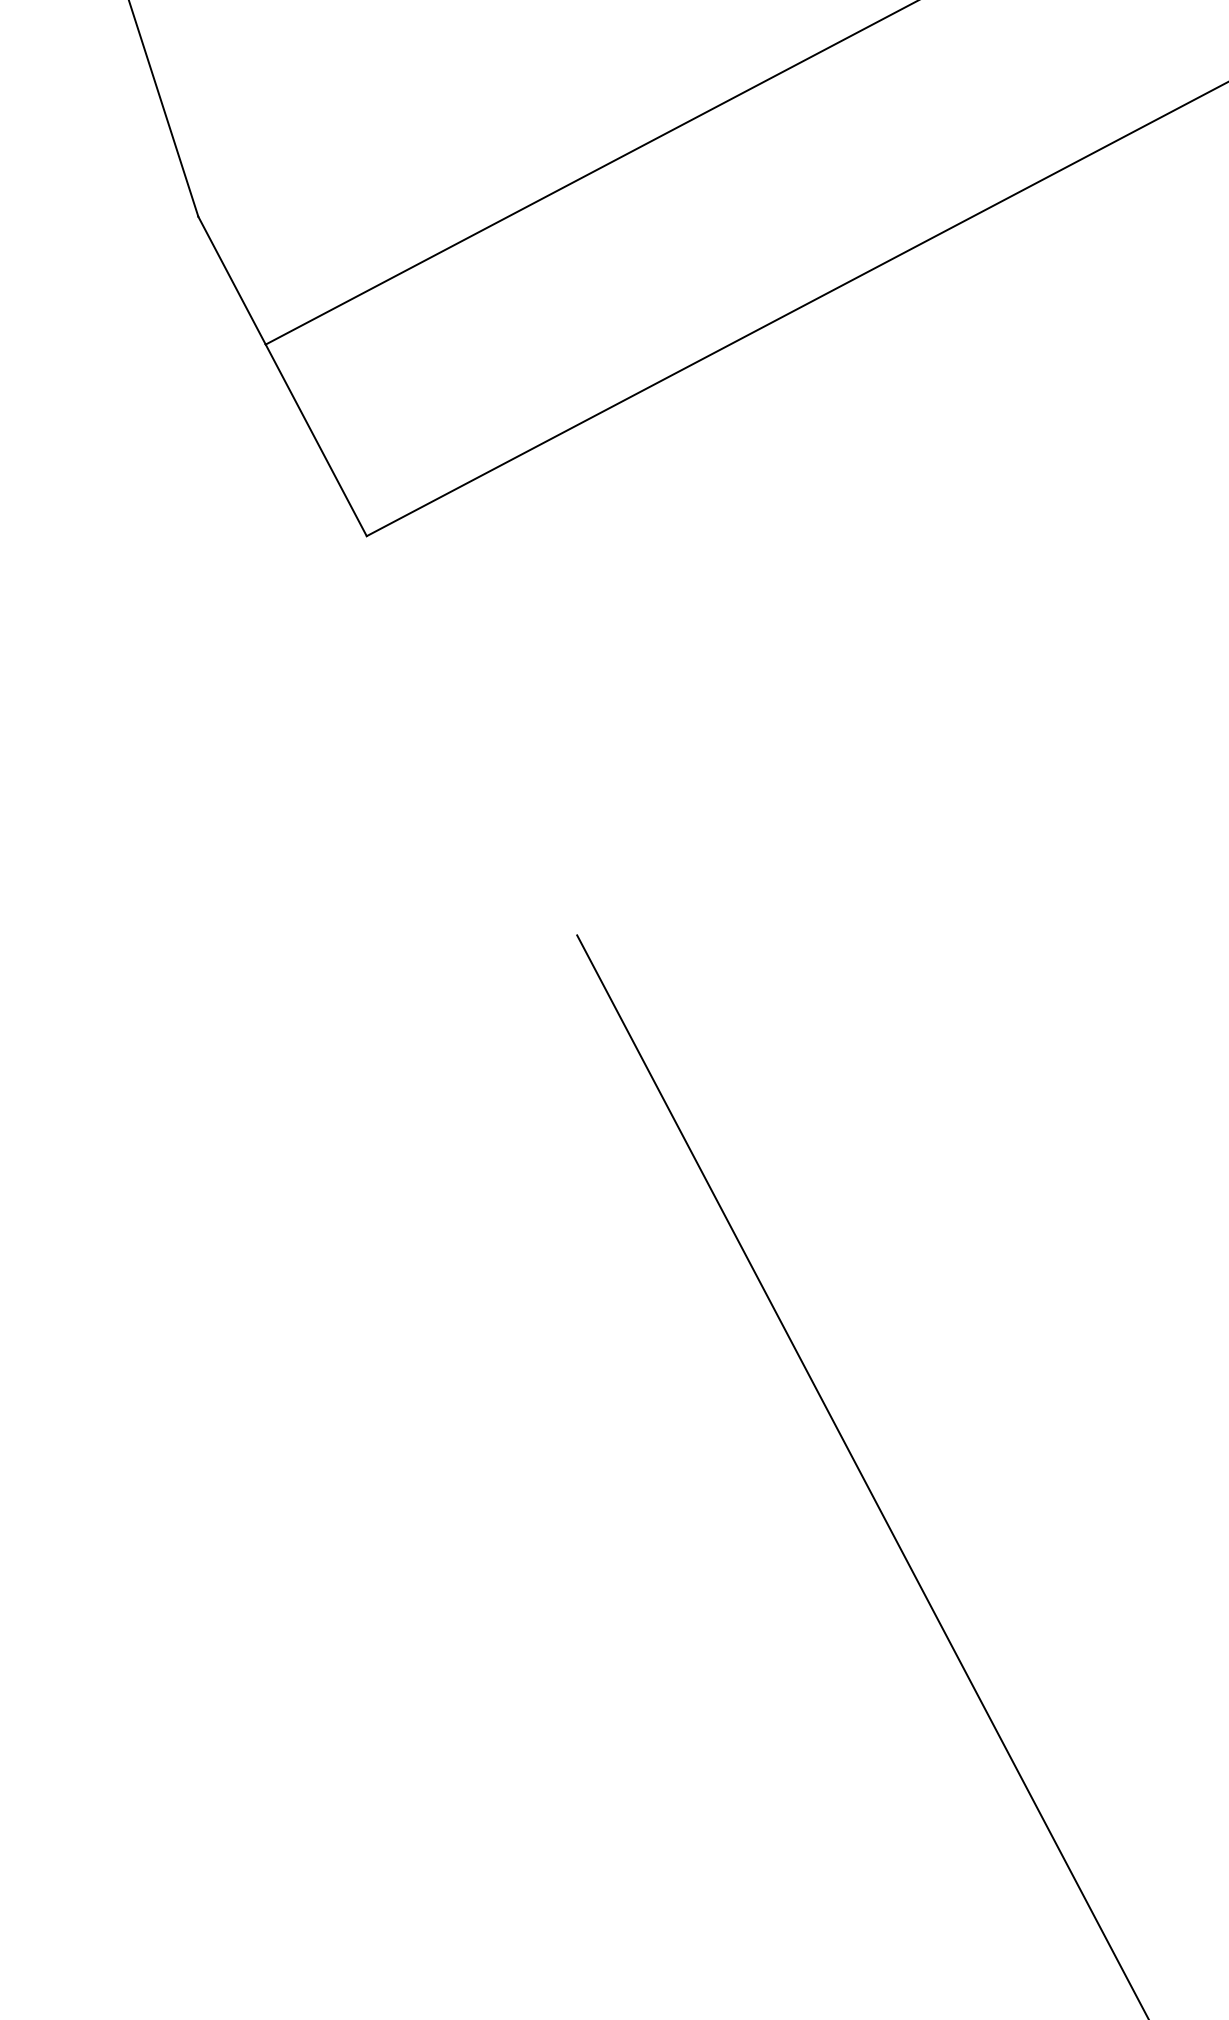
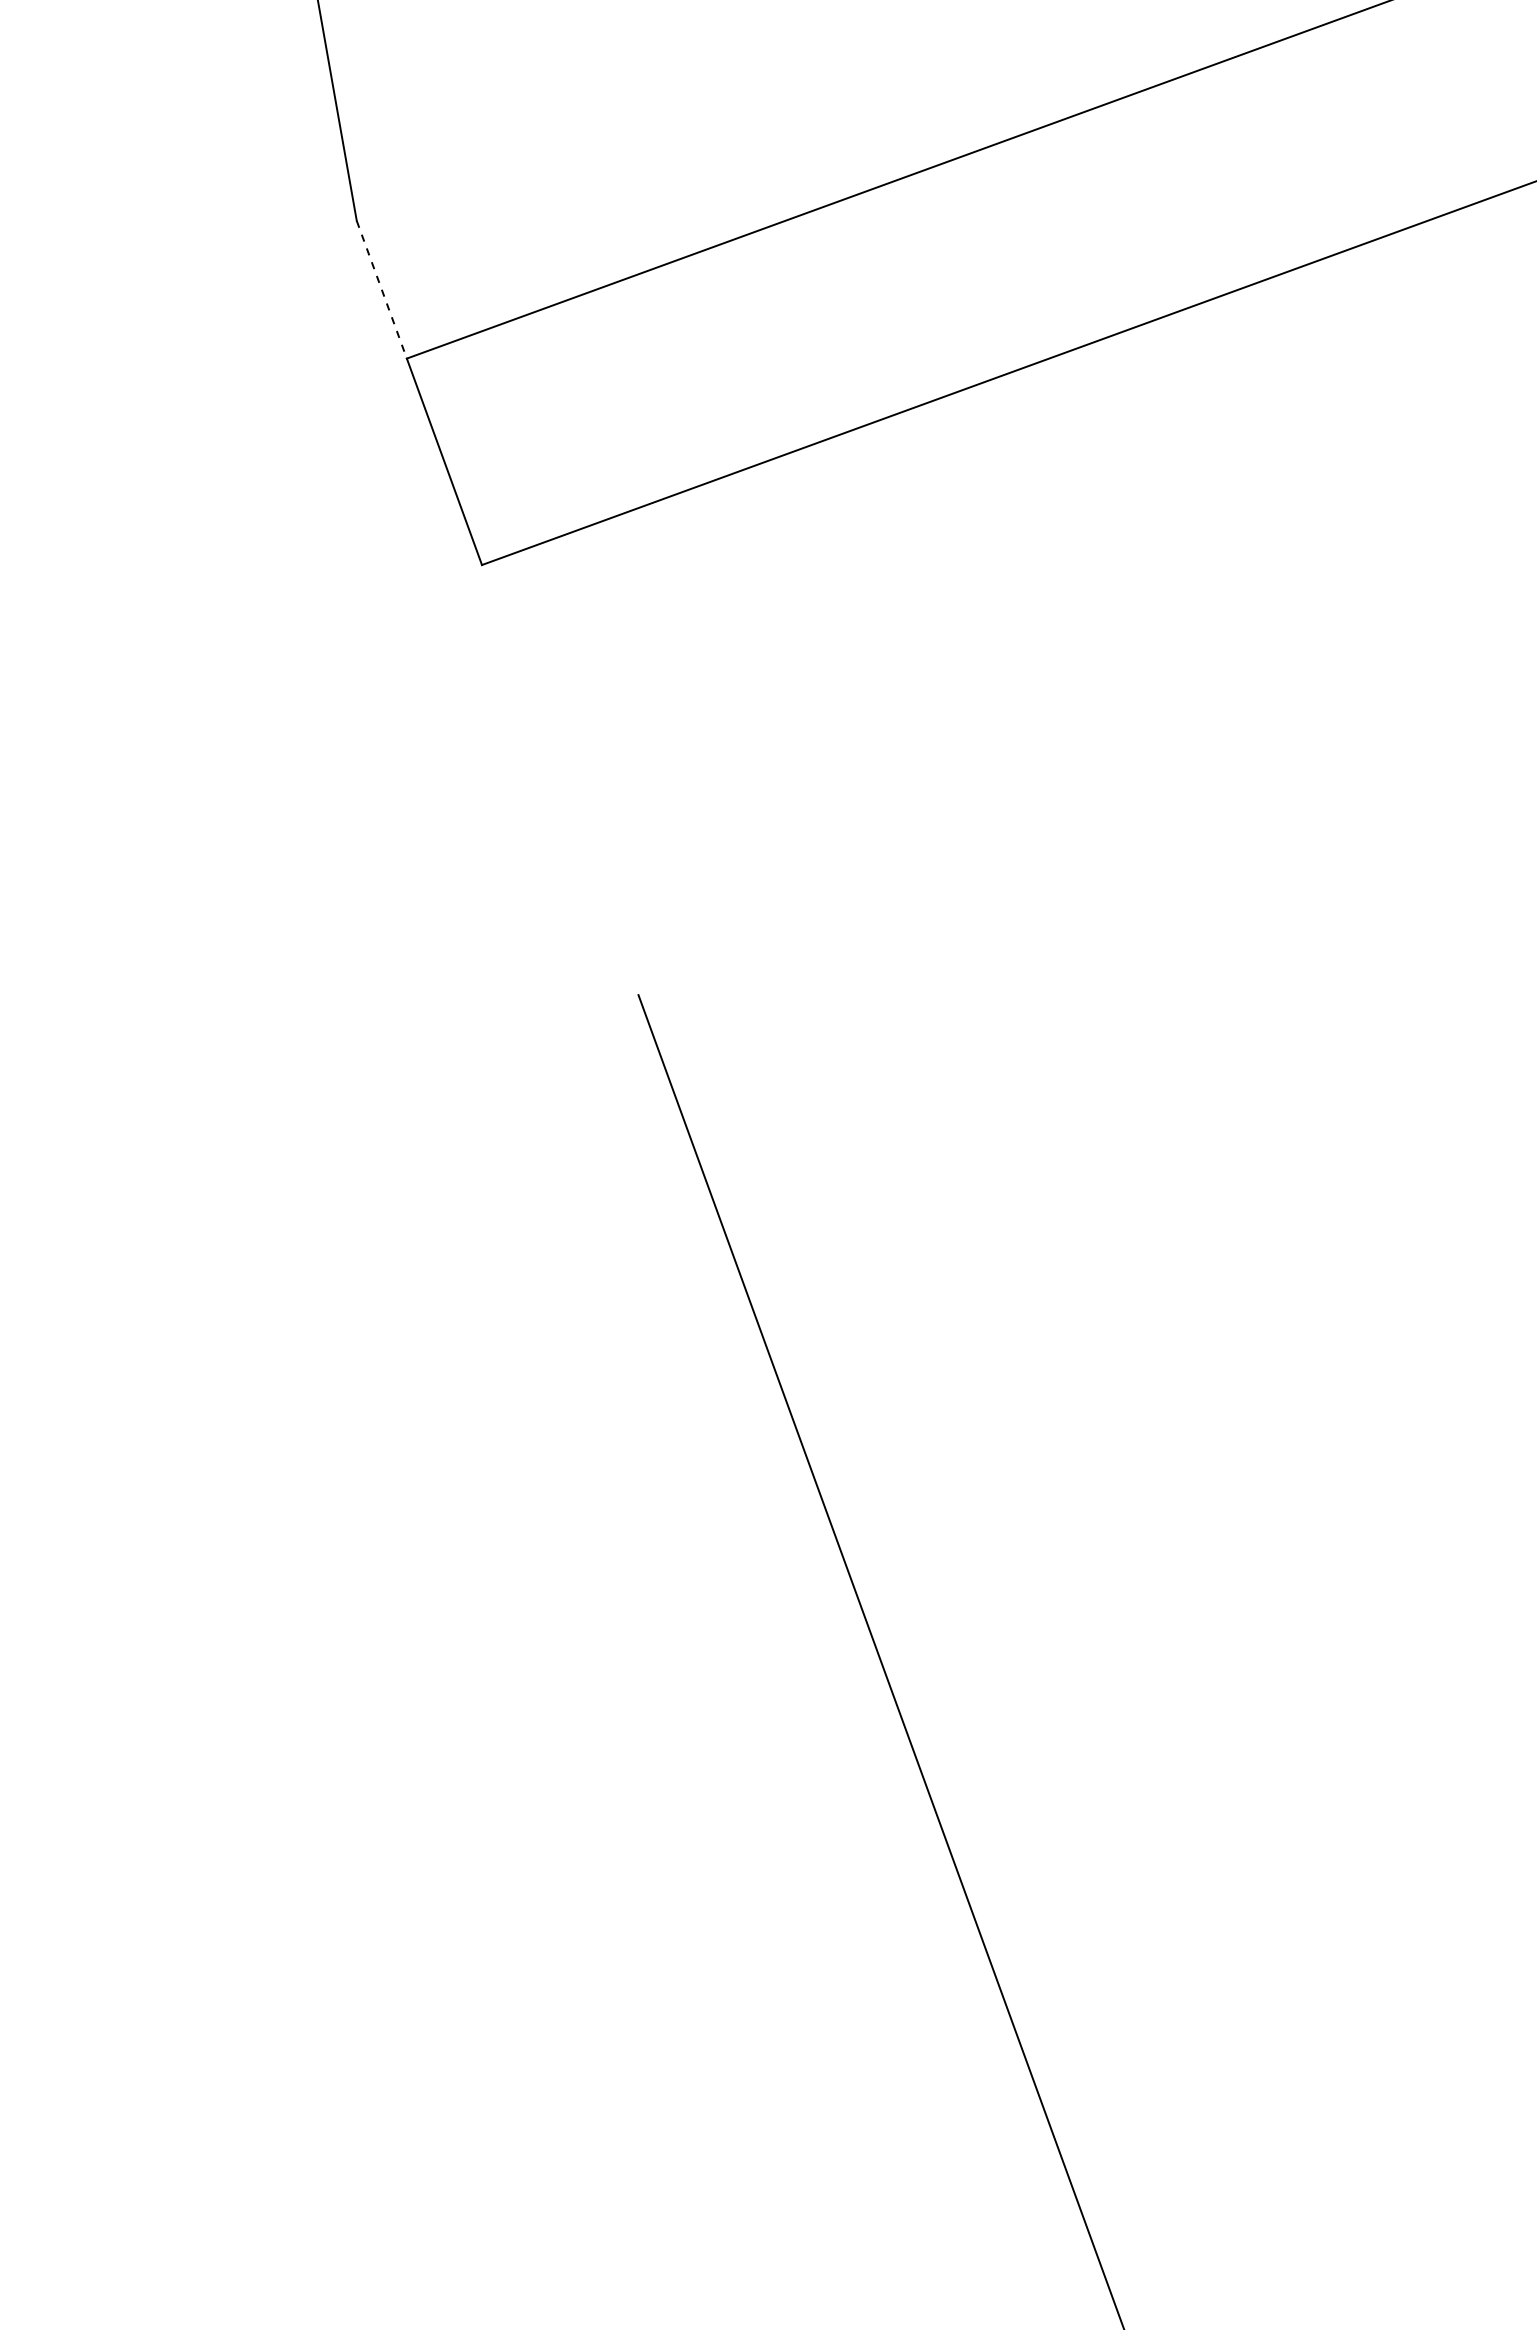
line: (232, 281) -> (382, 290), solid -> dashed

